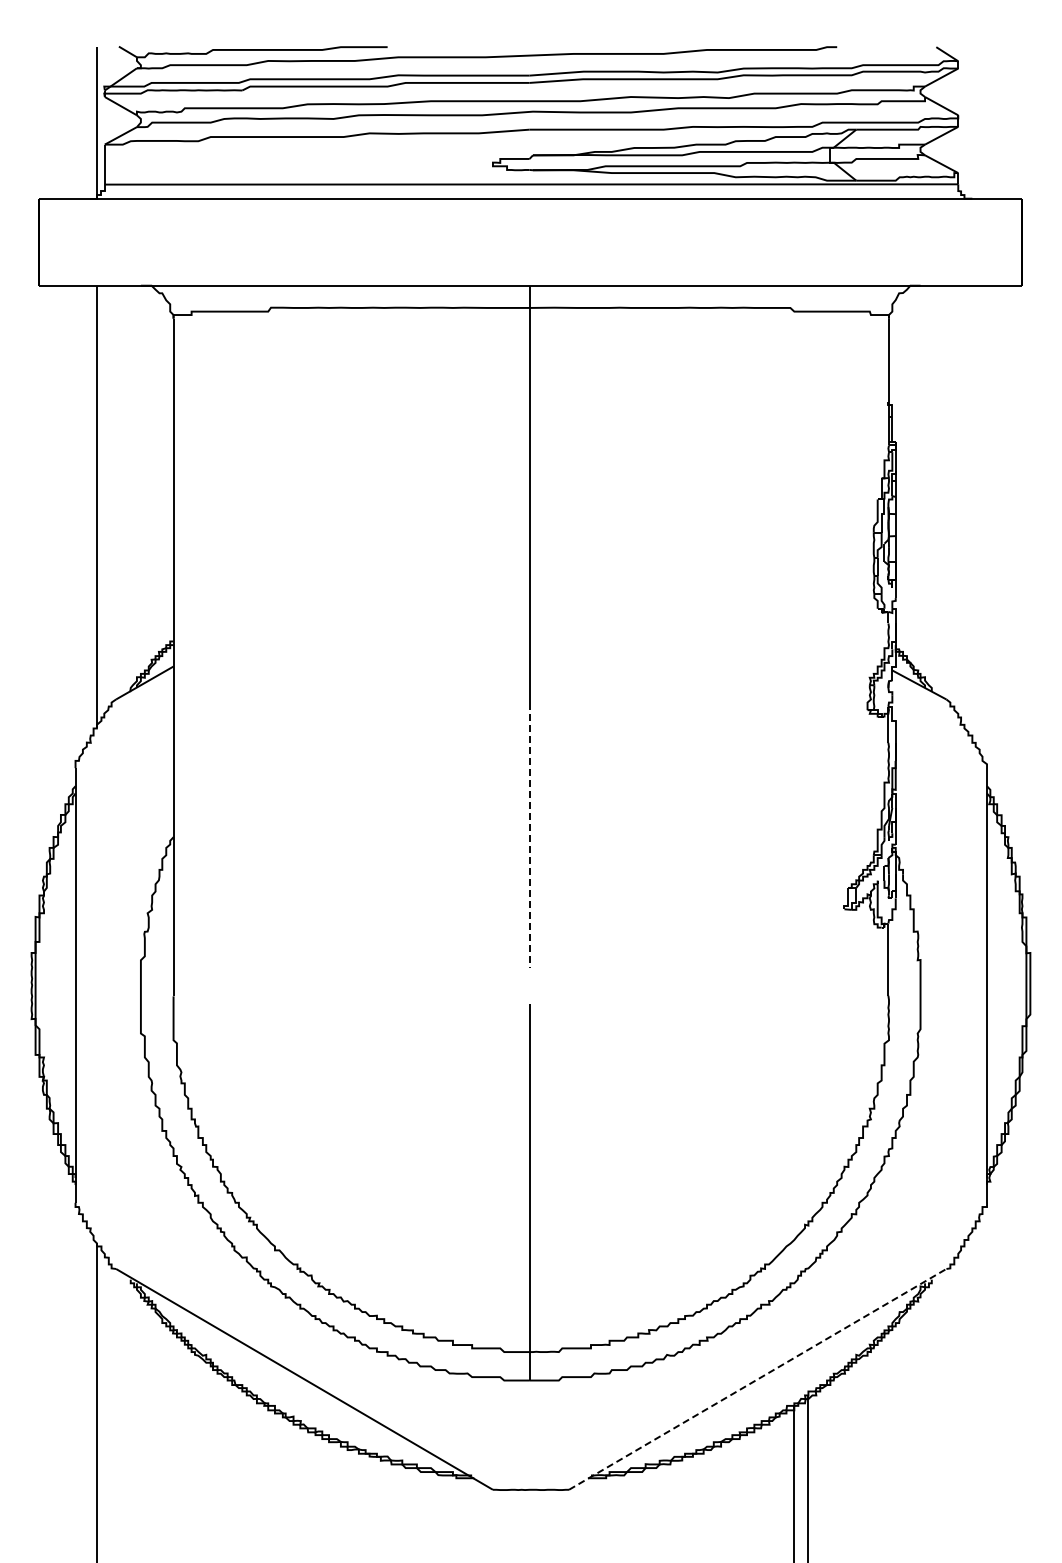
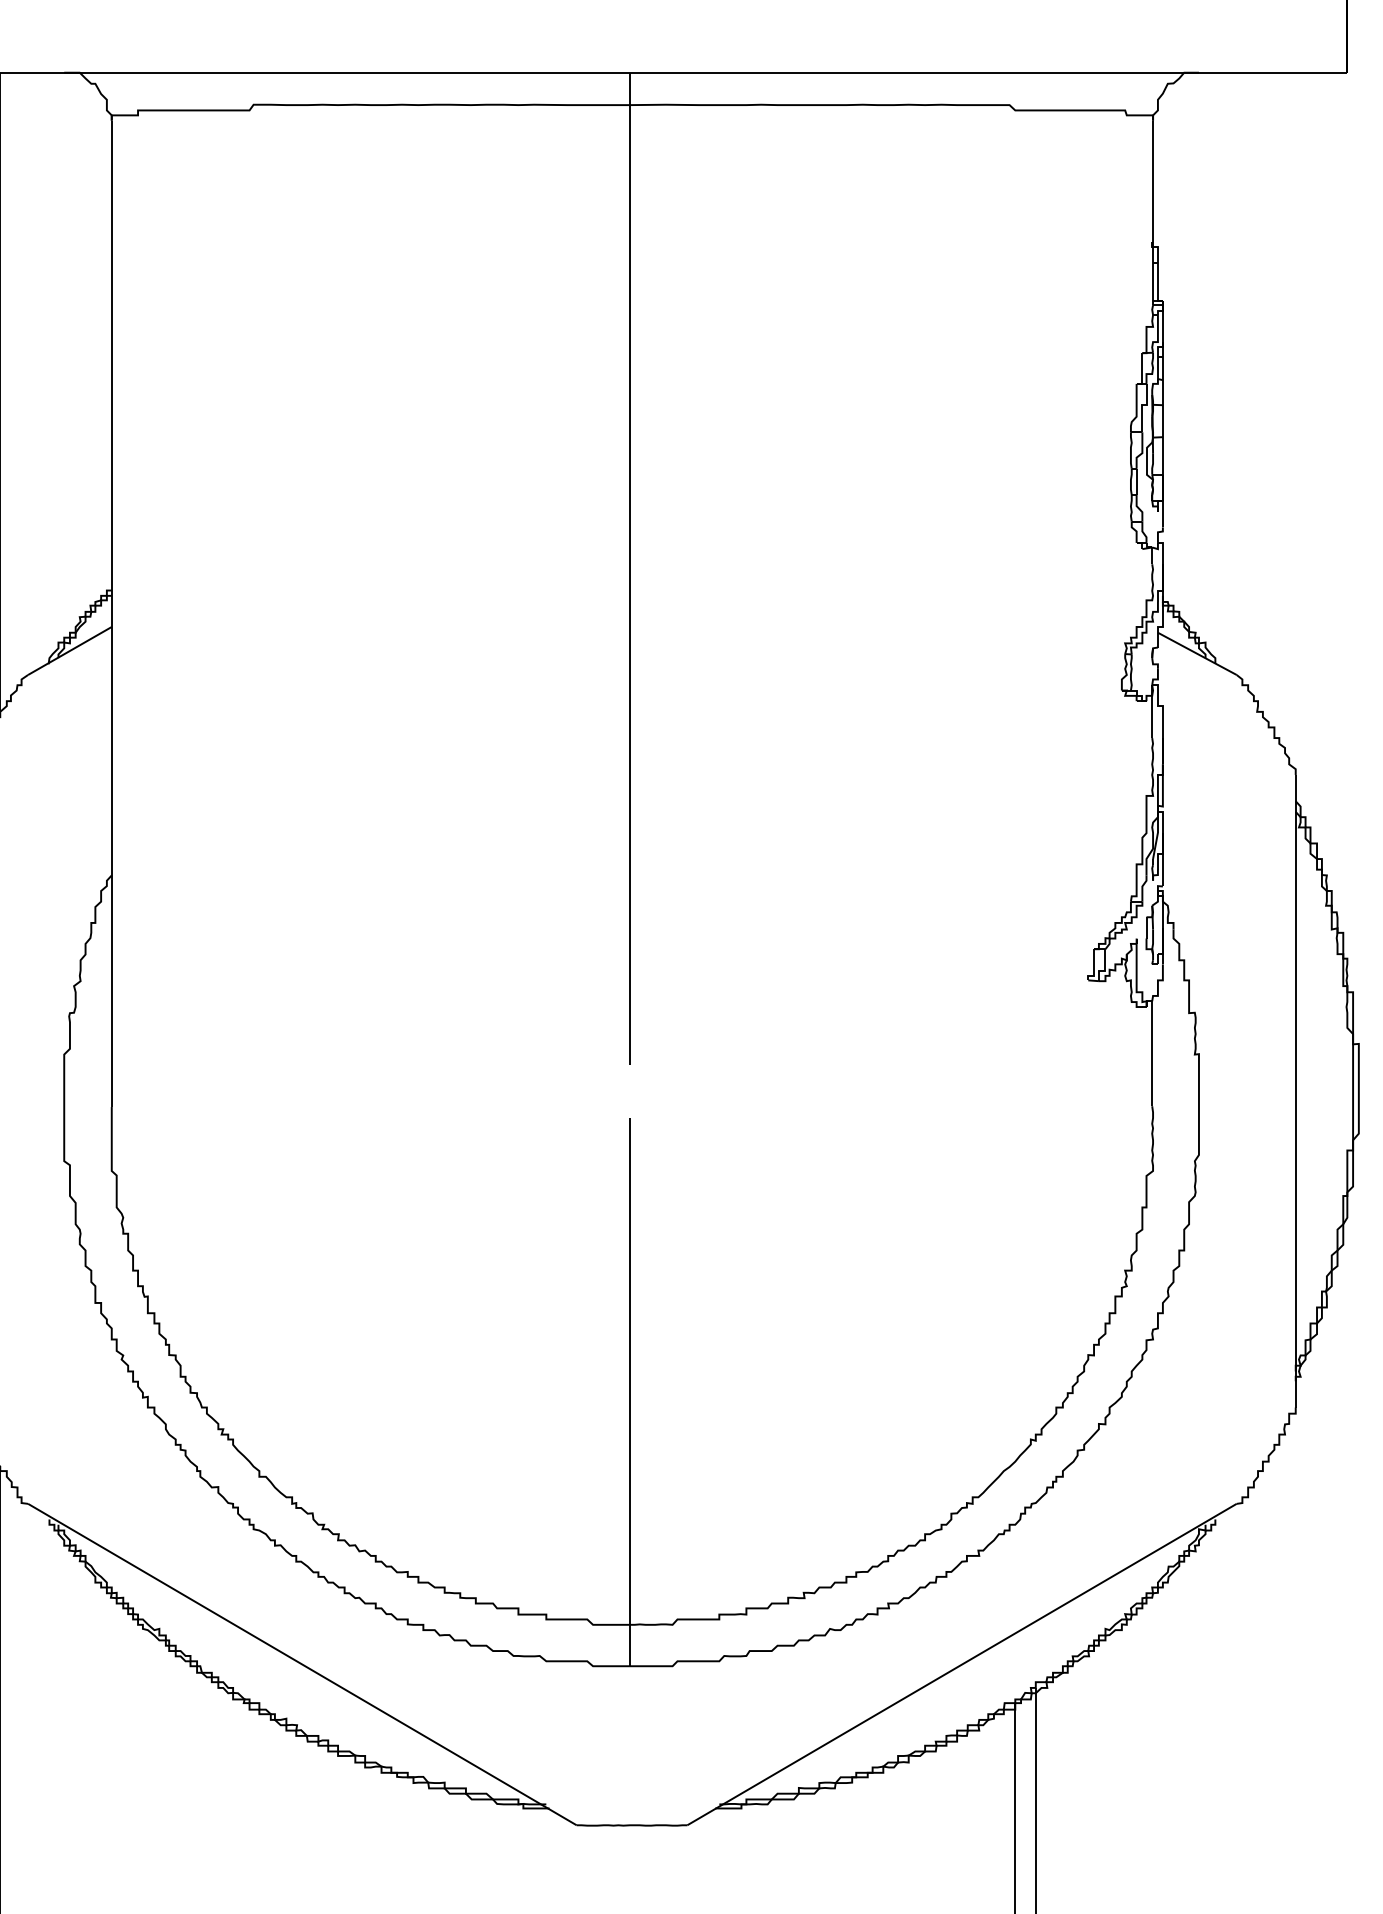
line: (529, 835) -> (629, 872), dashed -> solid
line: (757, 1379) -> (961, 1664), dashed -> solid

